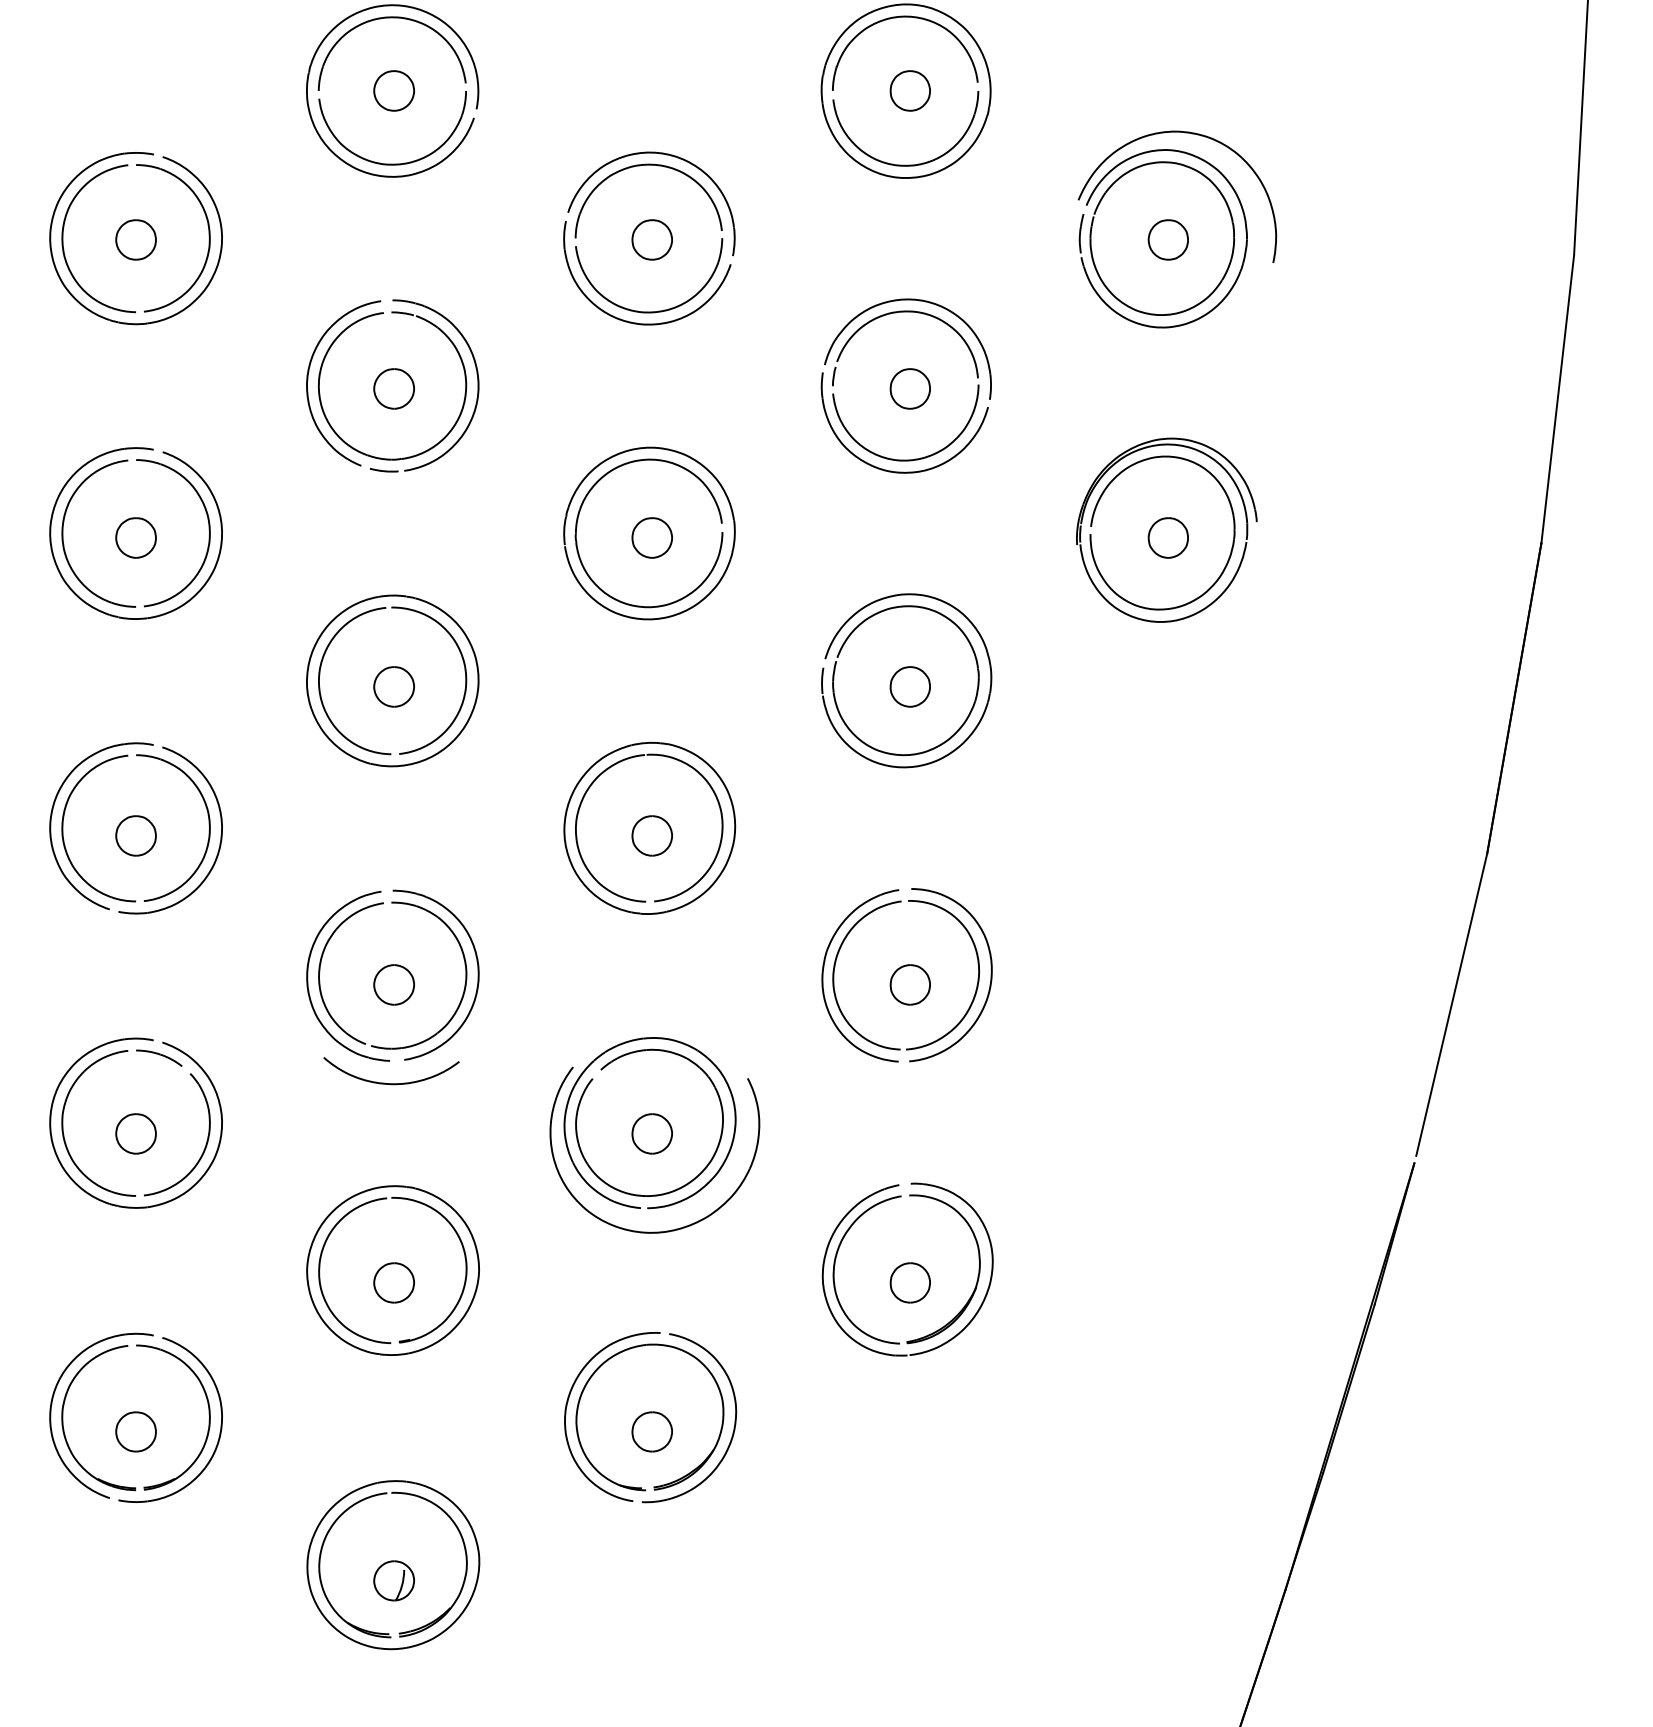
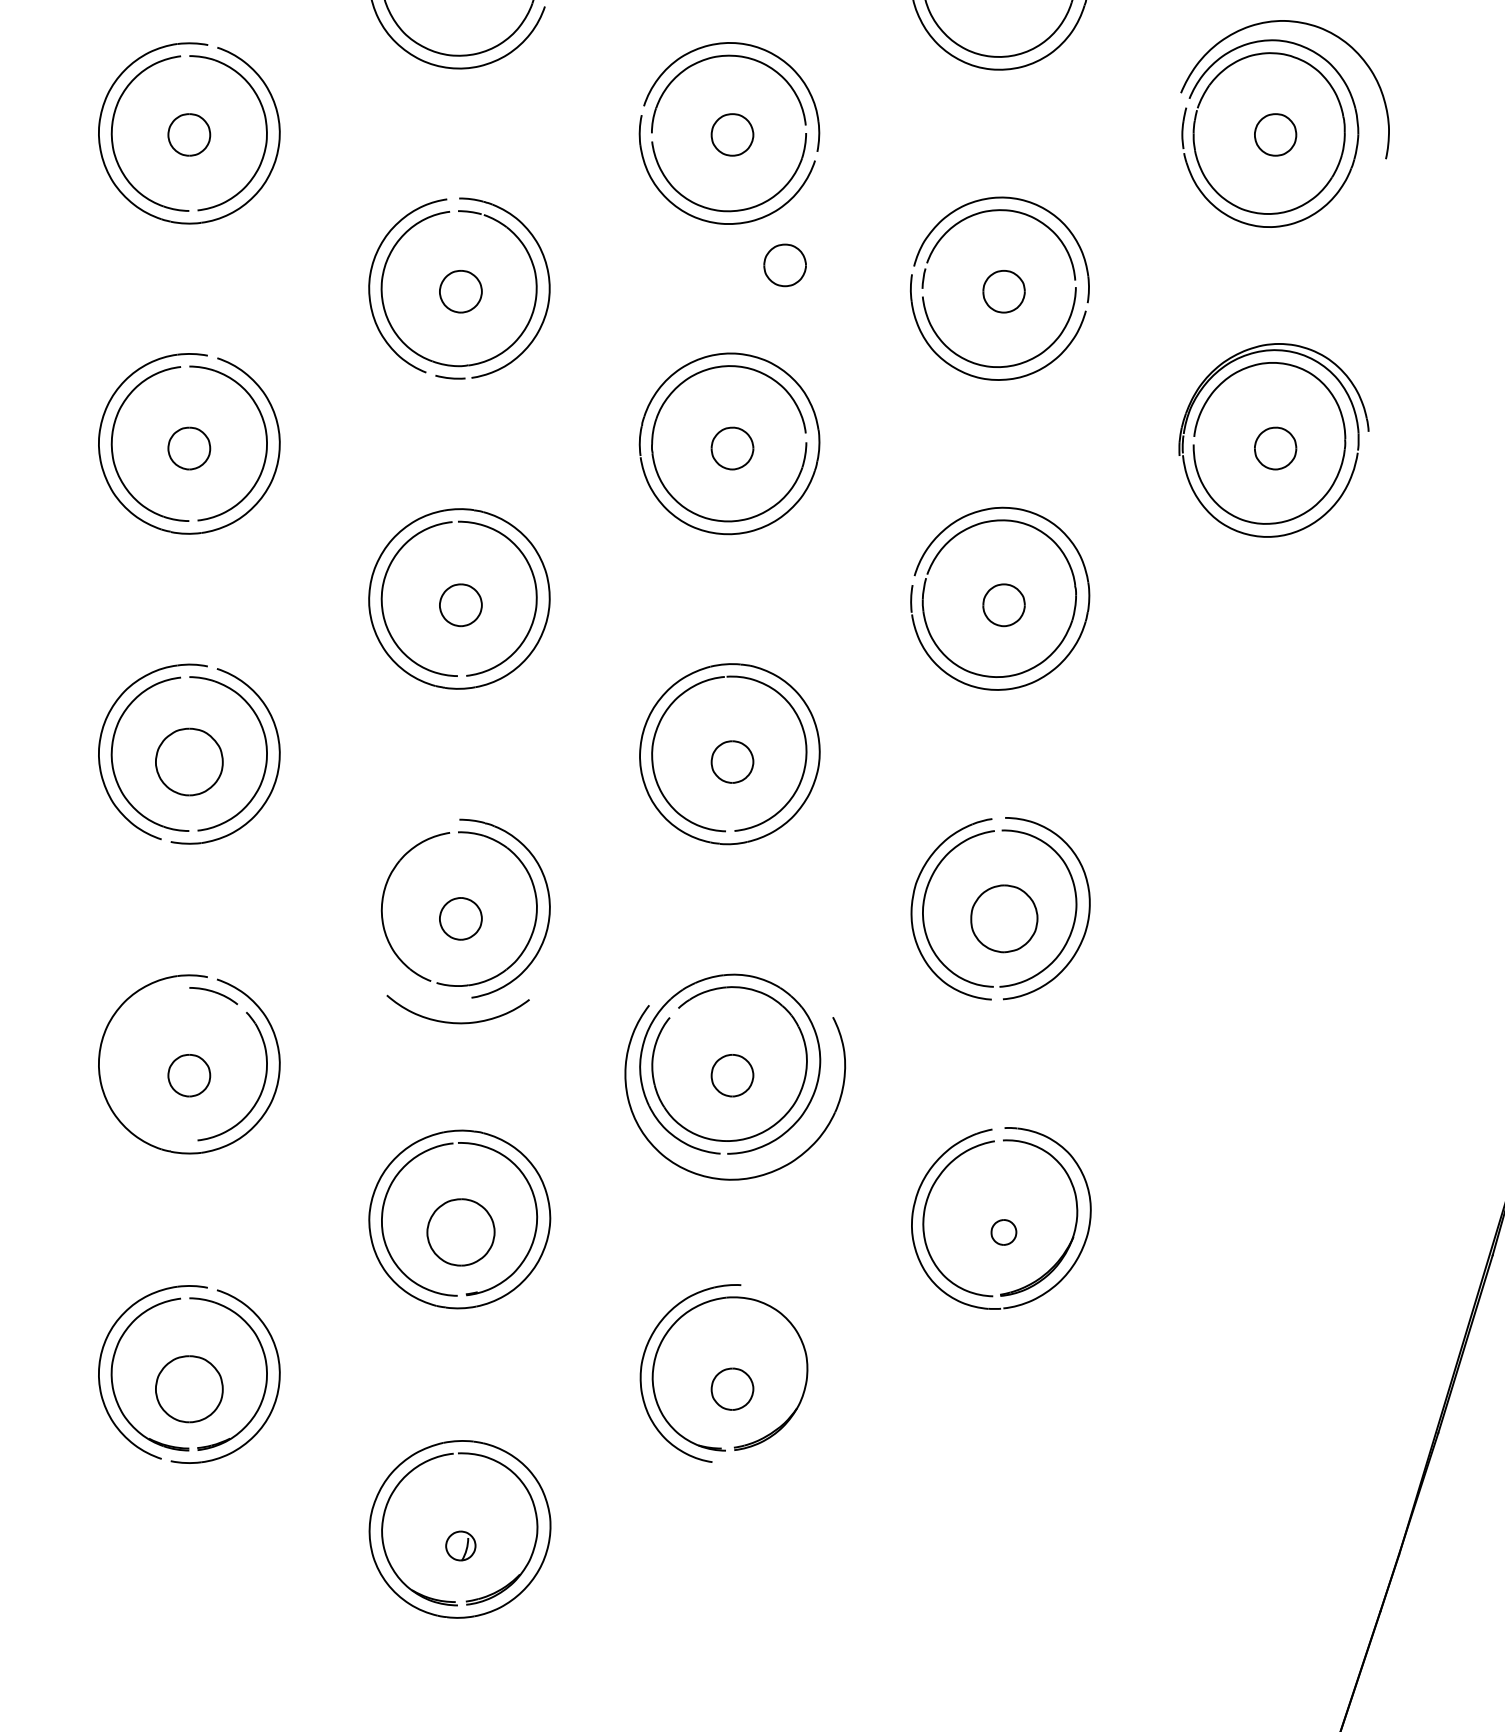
part: (701, 363) -> (784, 264), added
part: (135, 835) -> (188, 761), size x1.6
part: (308, 975) -> (370, 908), removed
part: (909, 984) -> (1003, 918), size x1.6
part: (63, 1123) -> (112, 1064), removed
part: (393, 1282) -> (460, 1232), size x1.6
part: (909, 1282) -> (1003, 1232), size x0.6
part: (733, 1427) -> (817, 1384), removed
part: (135, 1431) -> (188, 1388), size x1.6
part: (393, 1580) -> (460, 1545), size x0.7

